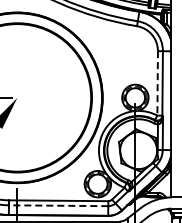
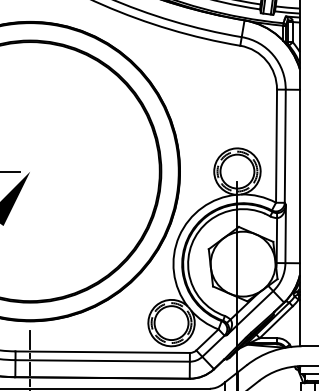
line: (157, 83) -> (276, 146), dashed -> solid
line: (58, 205) -> (102, 360), dashed -> solid

